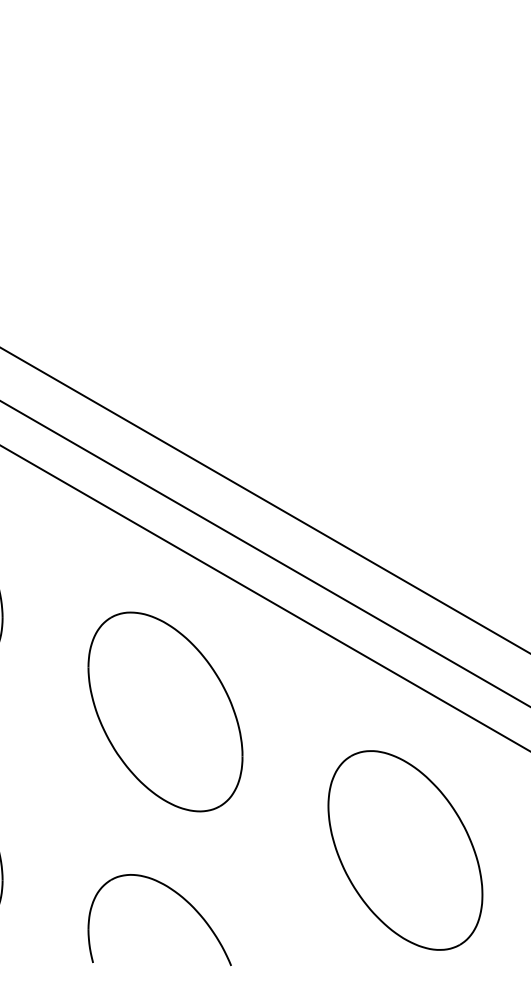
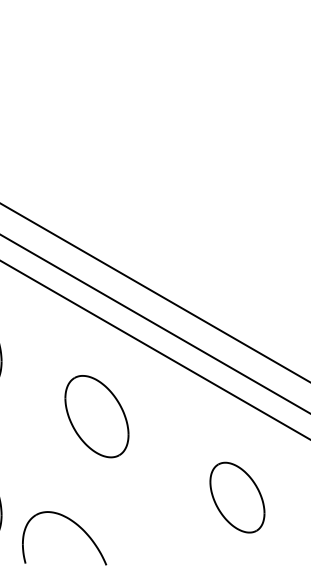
part: (164, 711) -> (96, 416), size x0.7
part: (405, 850) -> (237, 497), size x0.6
part: (180, 897) -> (76, 525), moved

